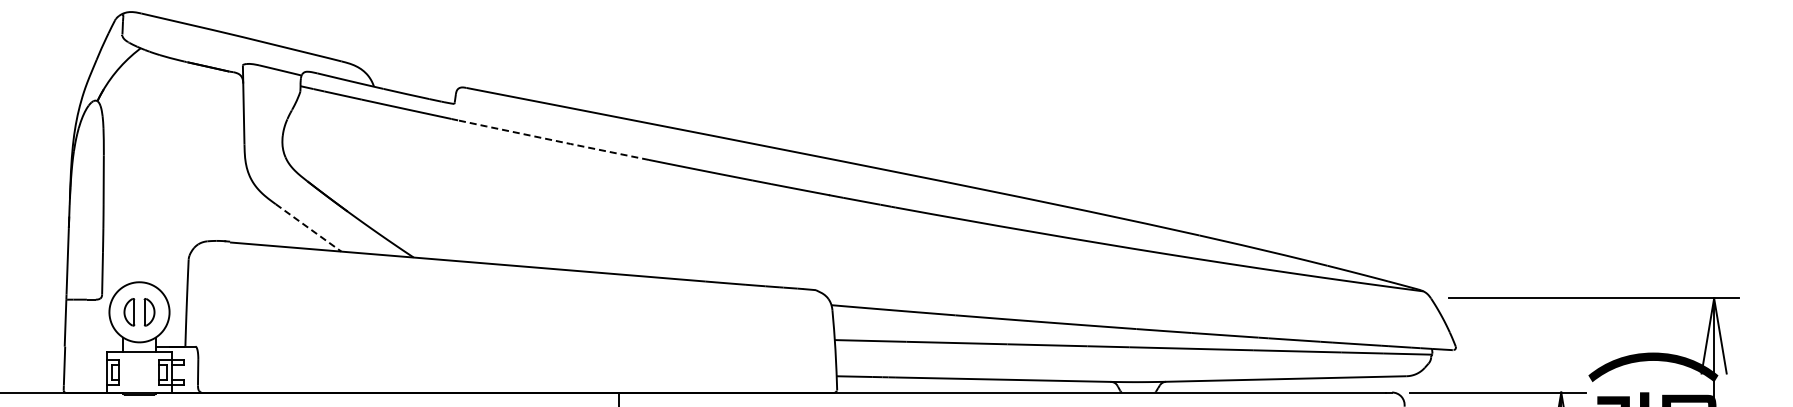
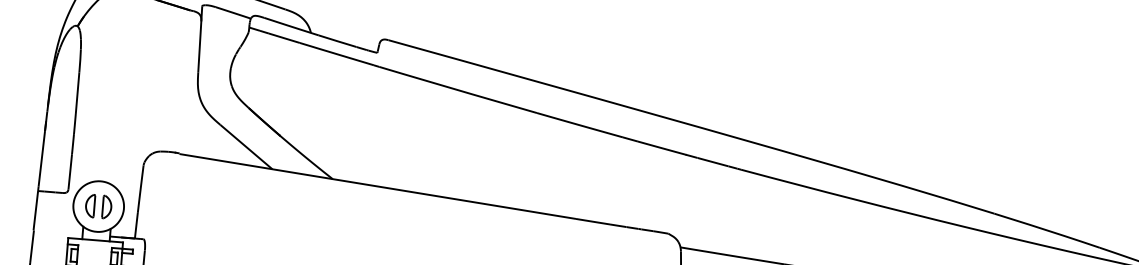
line: (553, 140) -> (458, 90), dashed -> solid
line: (308, 227) -> (246, 146), dashed -> solid

